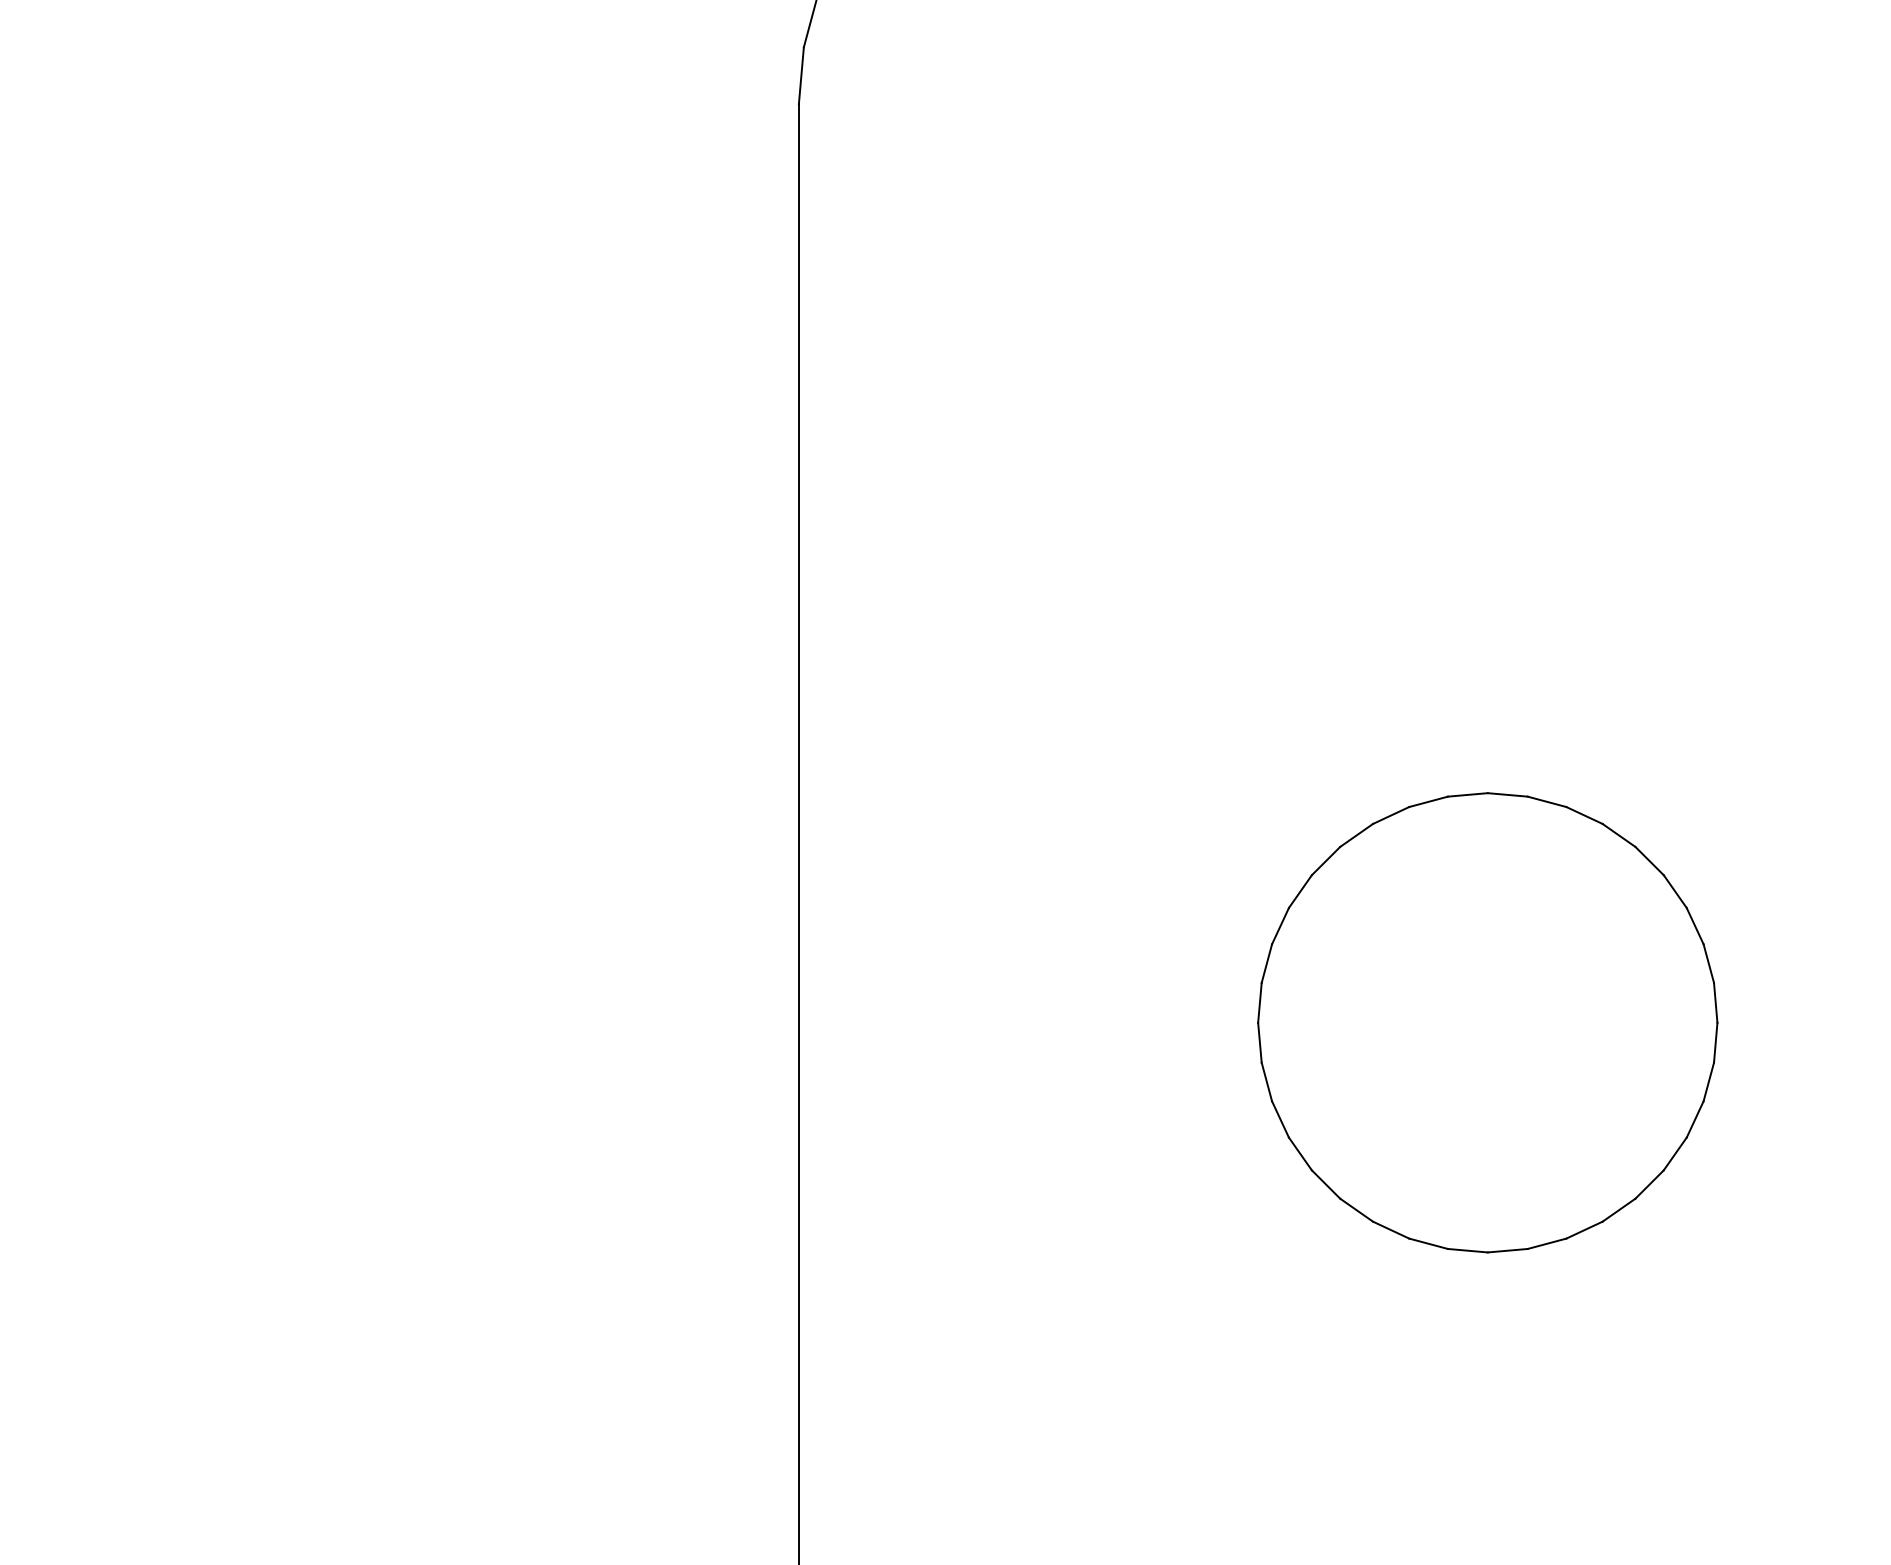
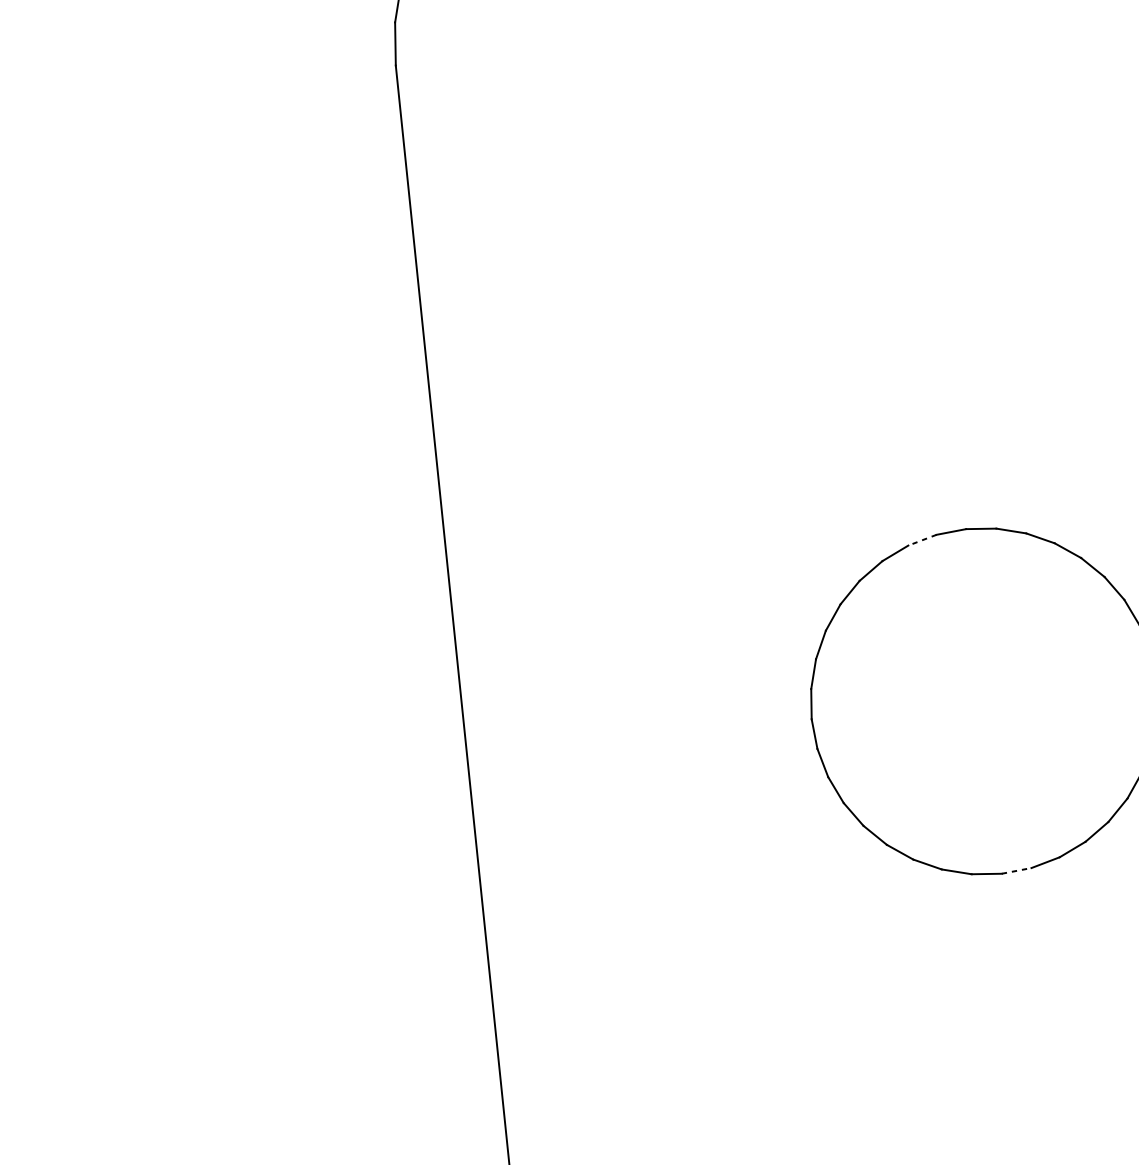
line: (1428, 801) -> (922, 539), solid -> dashed
line: (1508, 1250) -> (1017, 870), solid -> dashed

